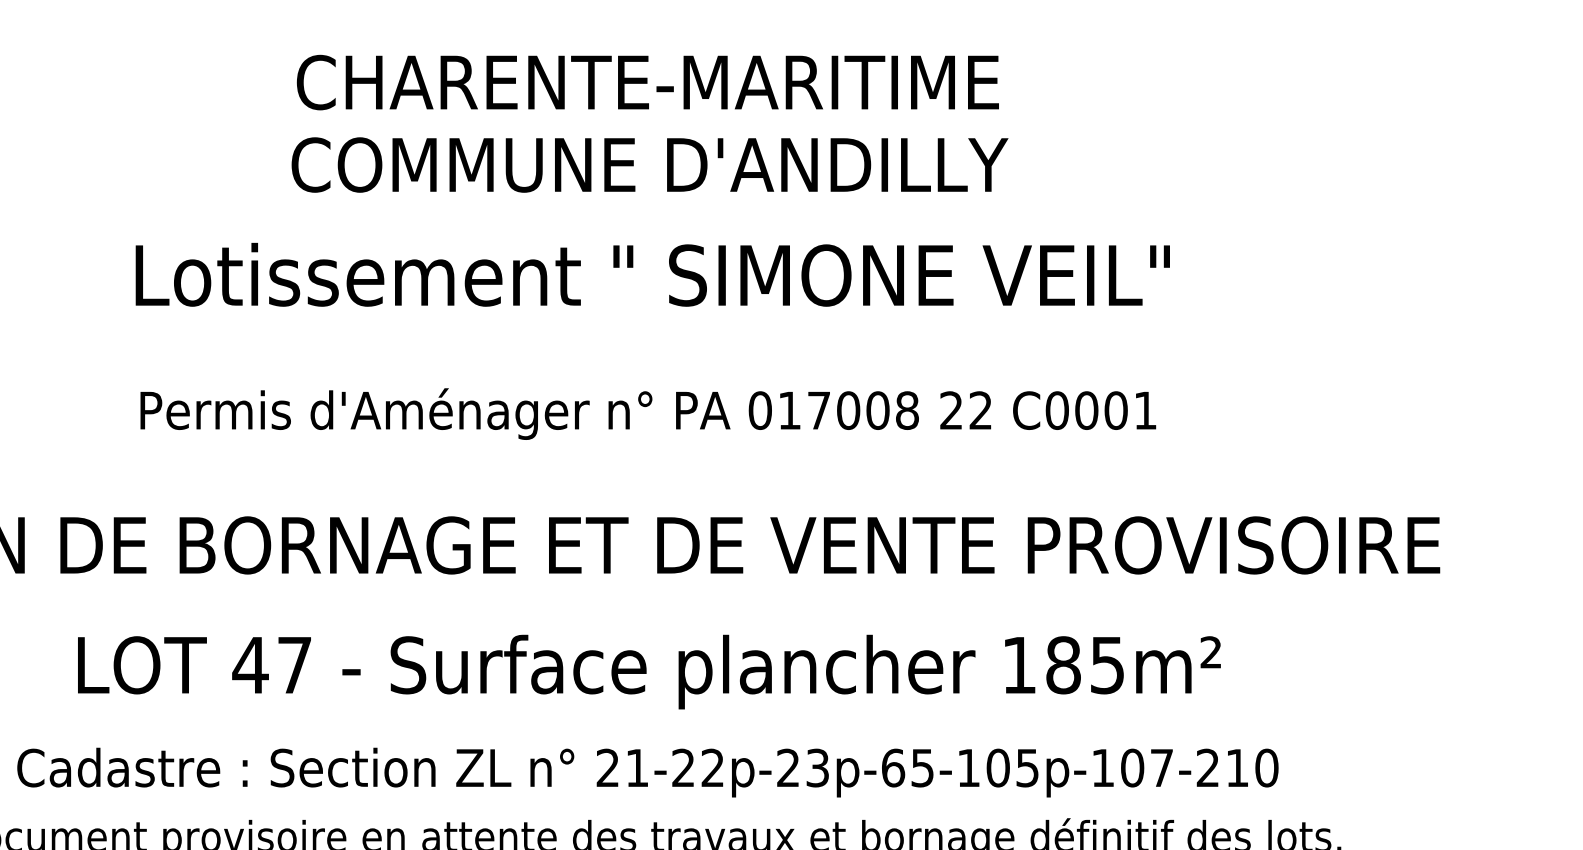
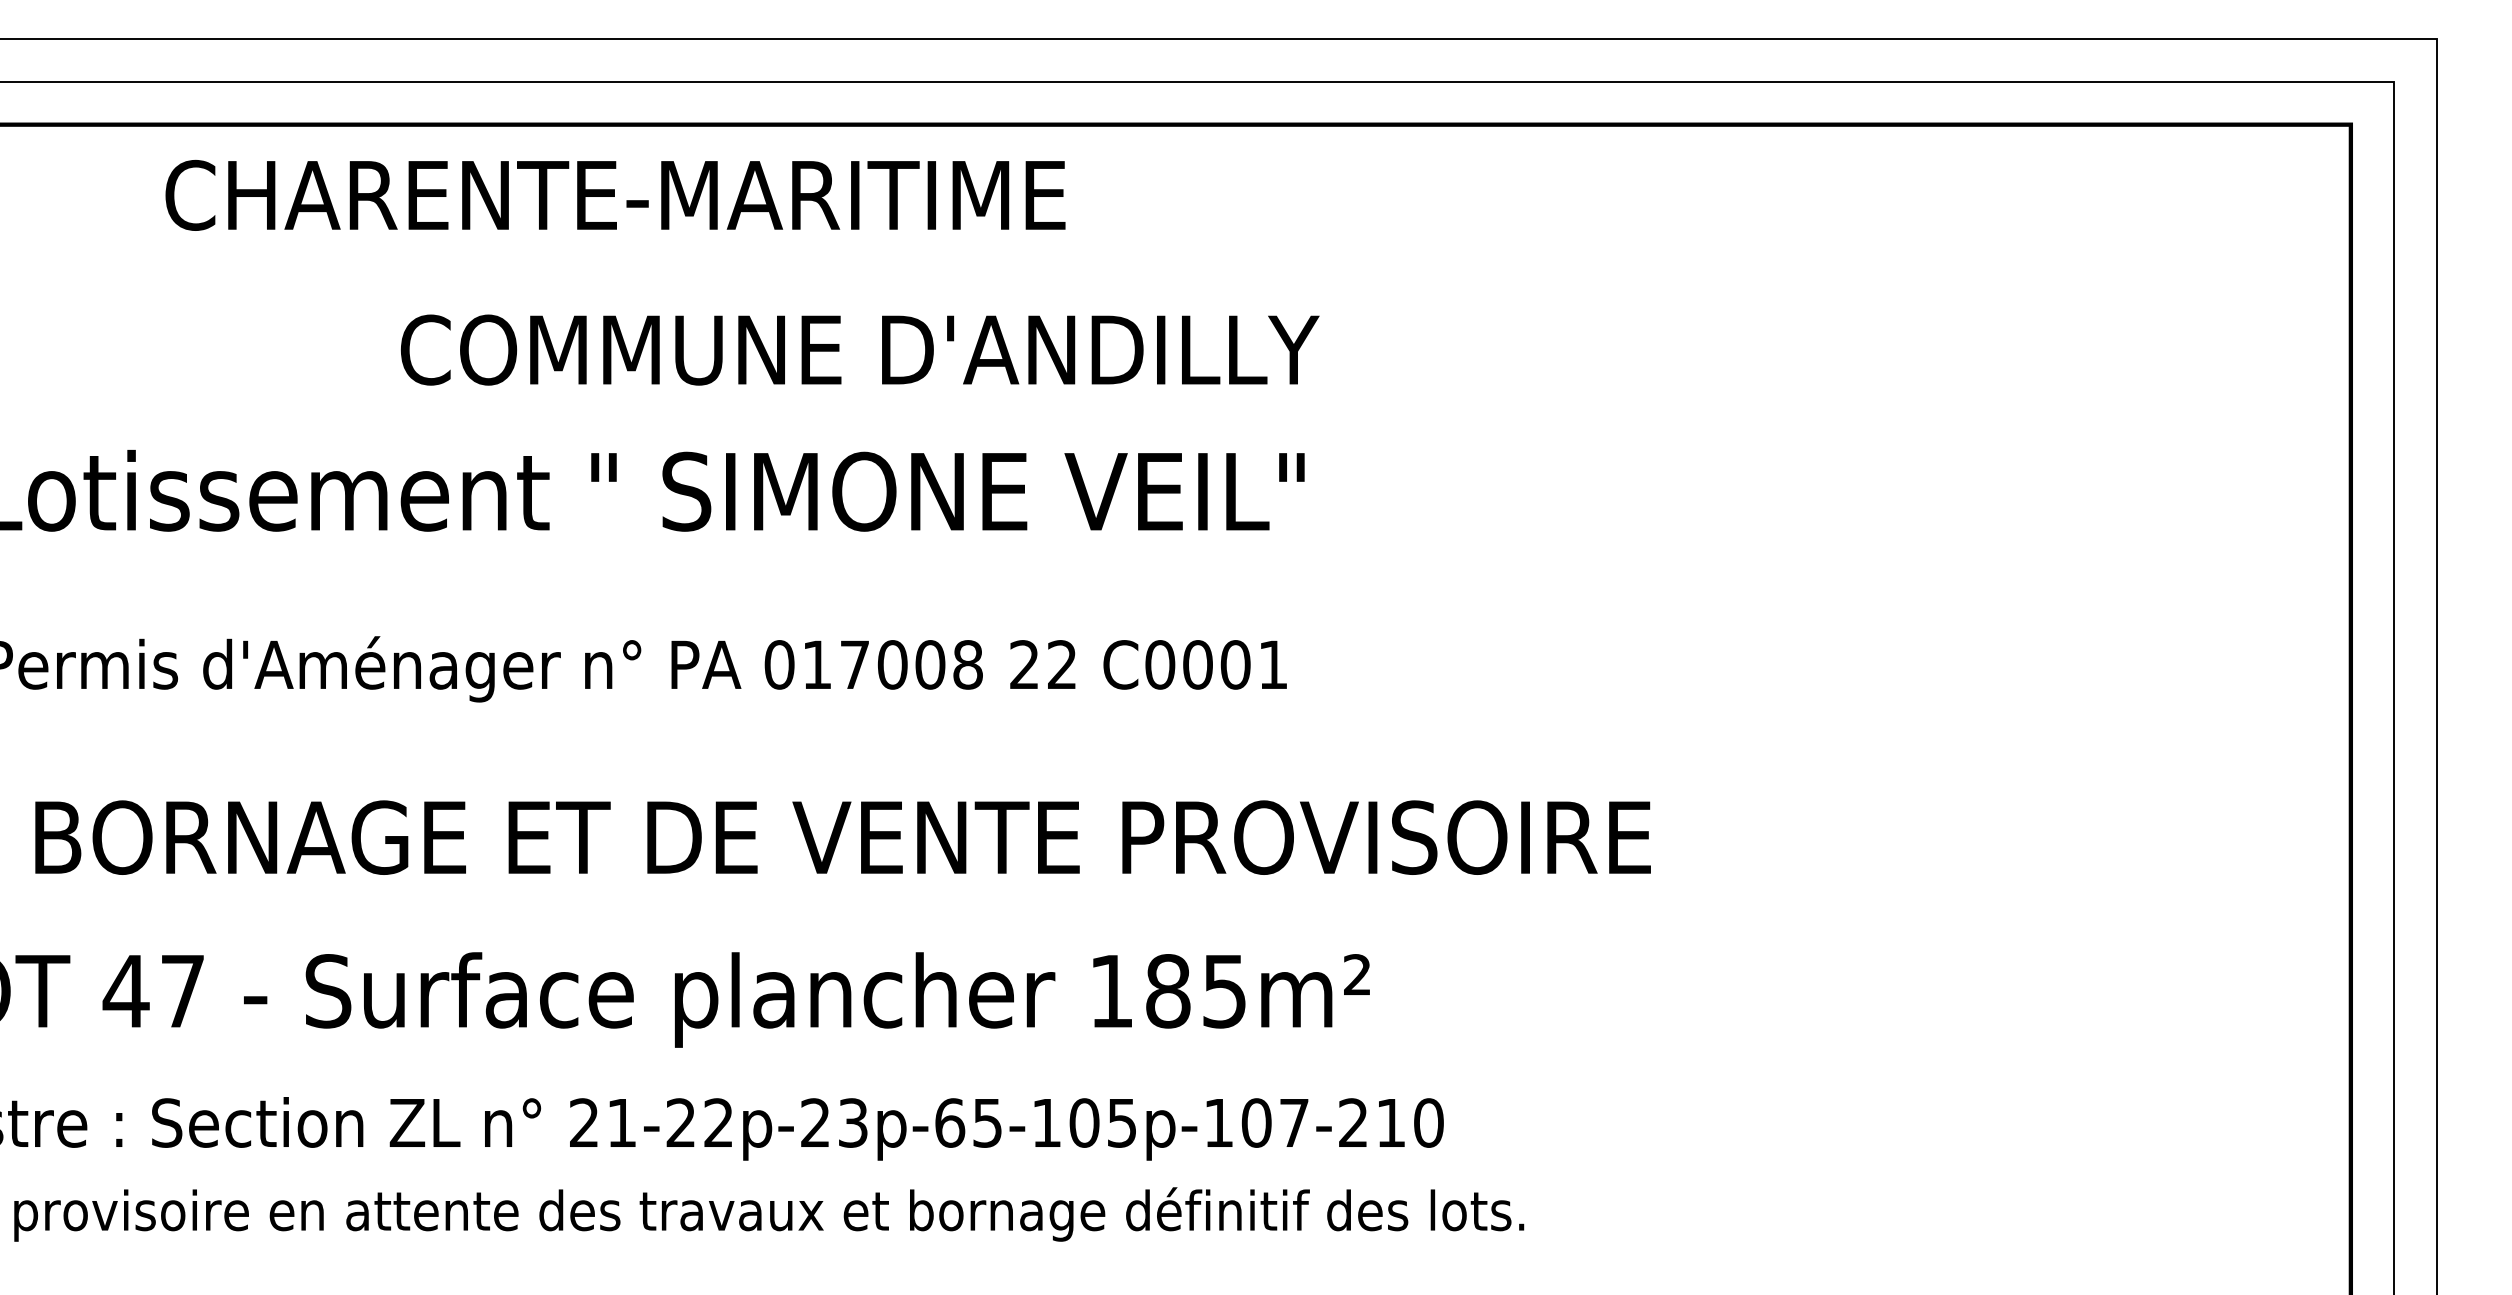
text: (647, 82) -> (615, 195), moved
text: (649, 164) -> (859, 349), moved

